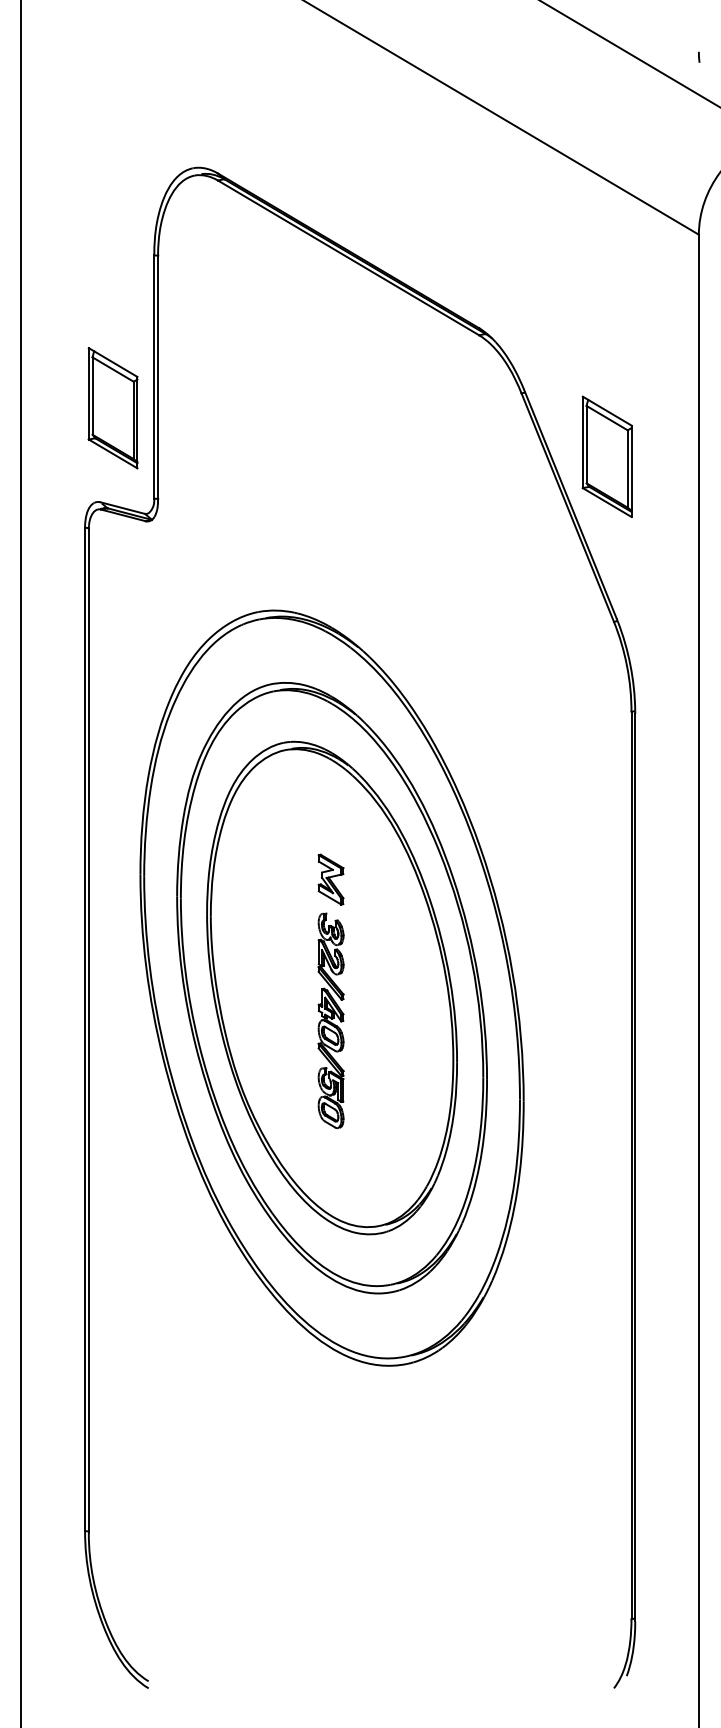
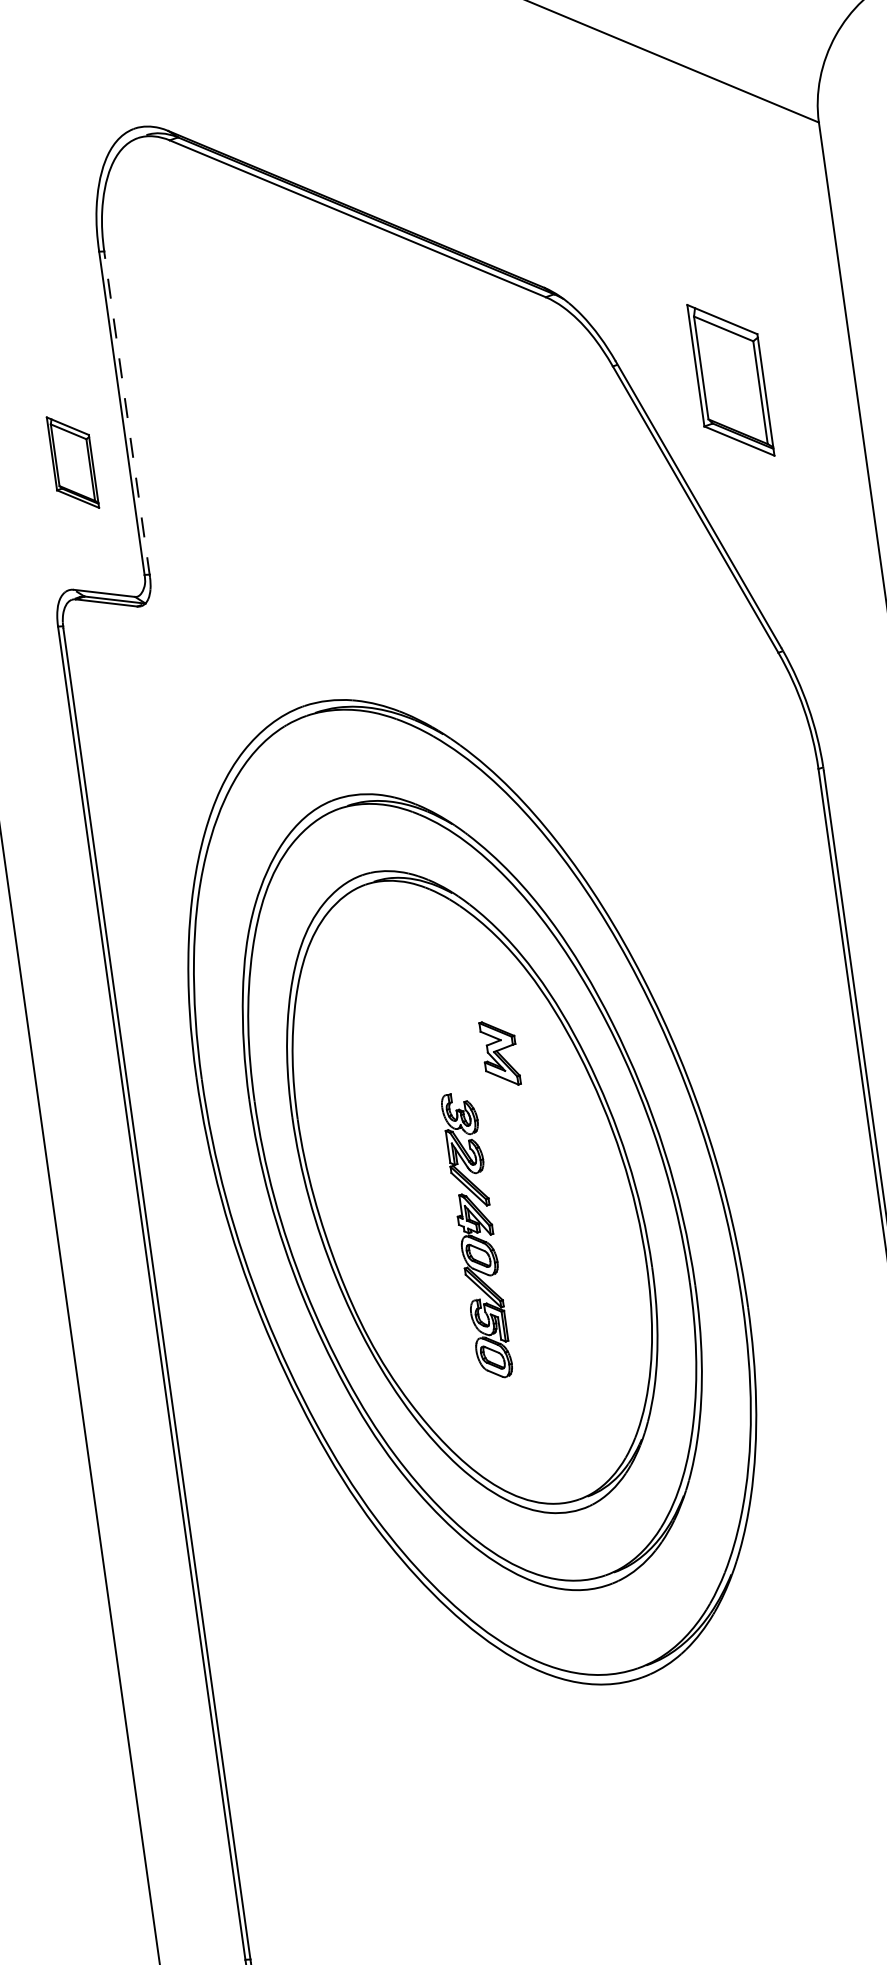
line: (158, 379) -> (127, 415), solid -> dashed
part: (112, 408) -> (72, 462), size x0.6
part: (606, 456) -> (729, 380), moved
part: (330, 879) -> (499, 1053), moved

